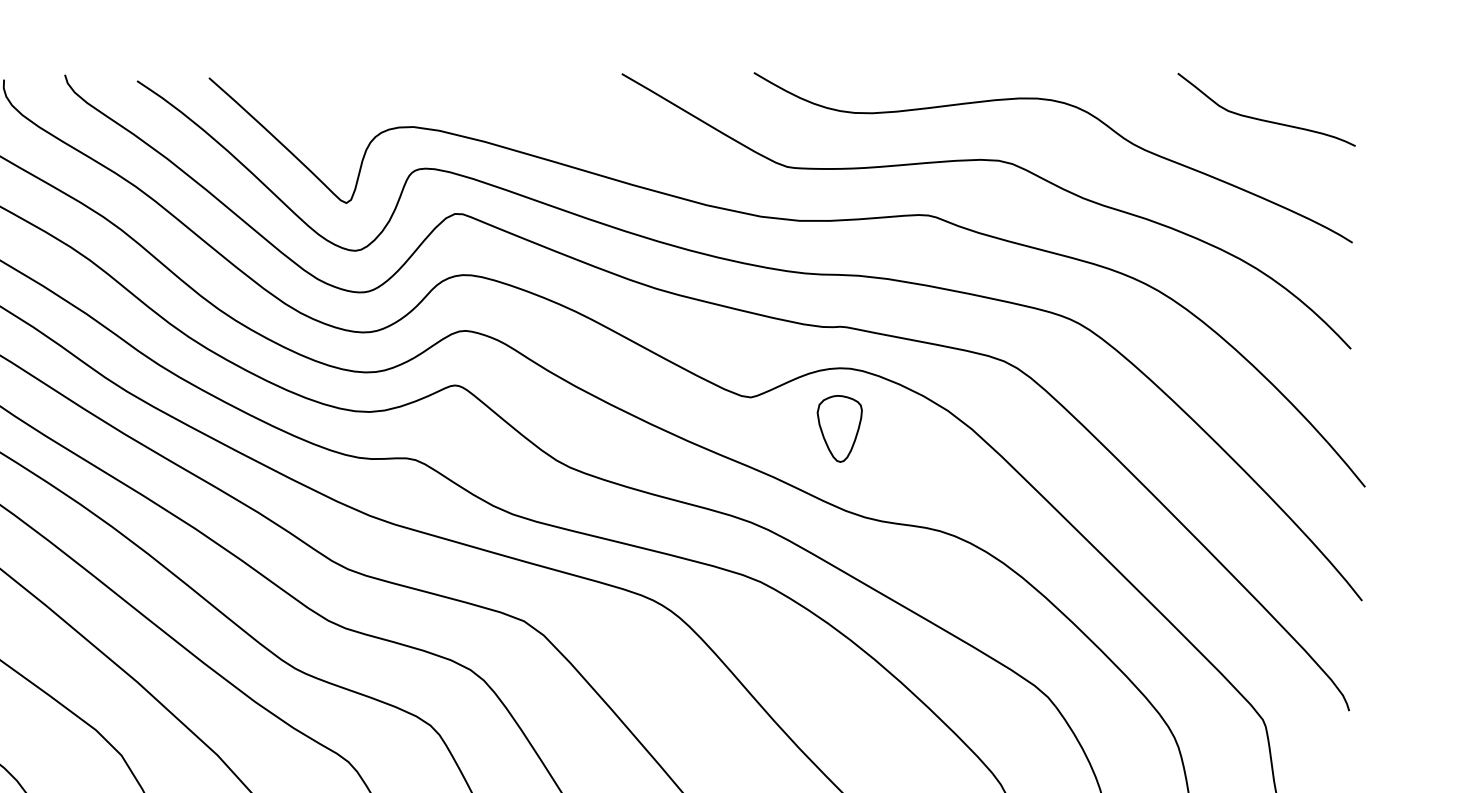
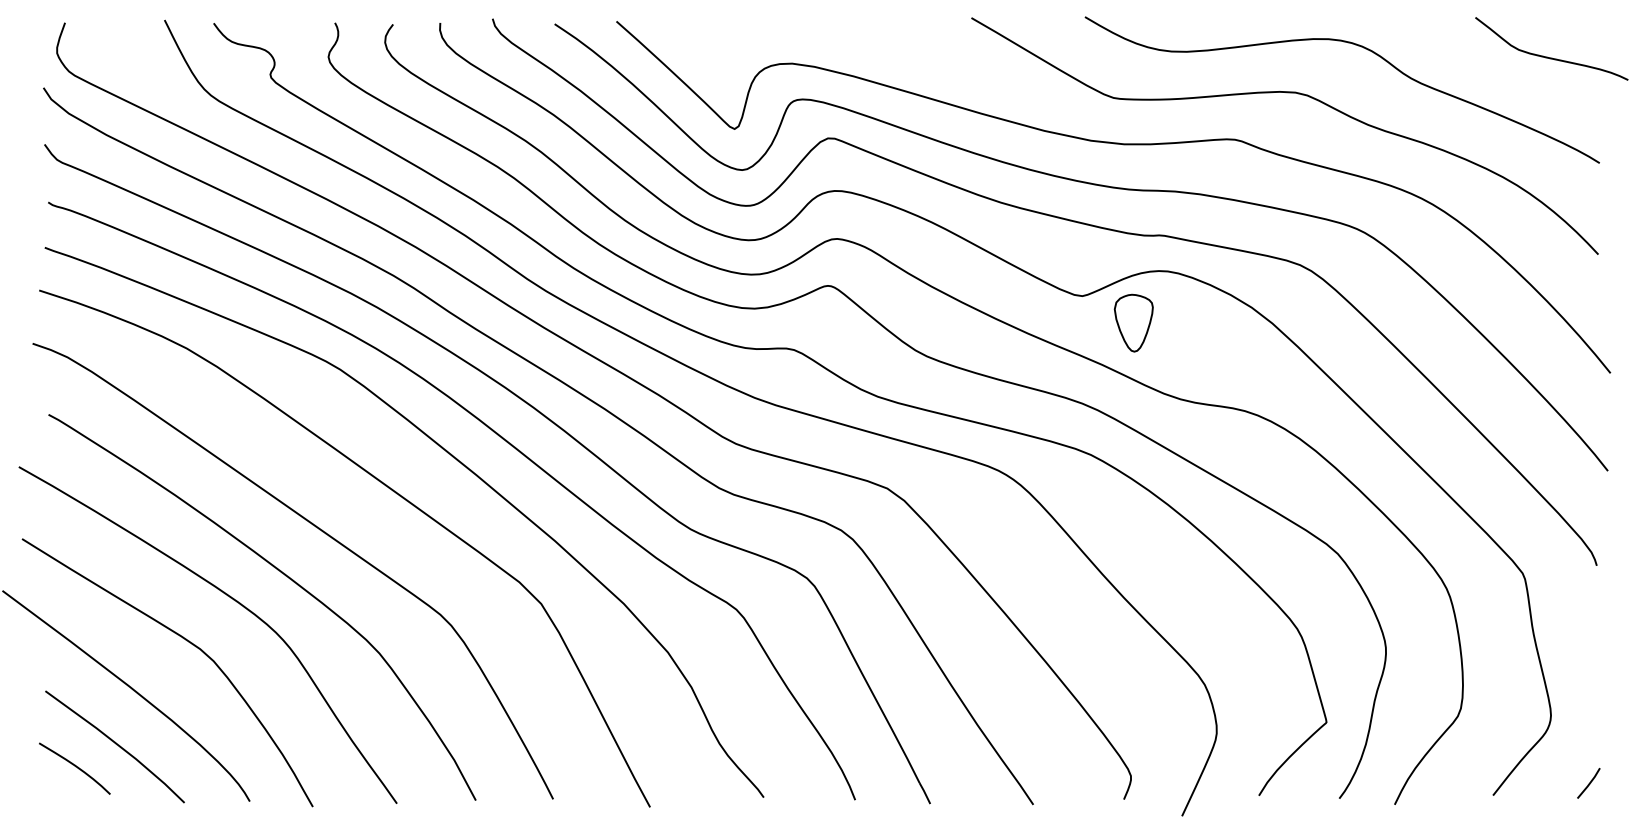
curve: (1261, 118) -> (1547, 56), moved
part: (839, 428) -> (1133, 322), moved

